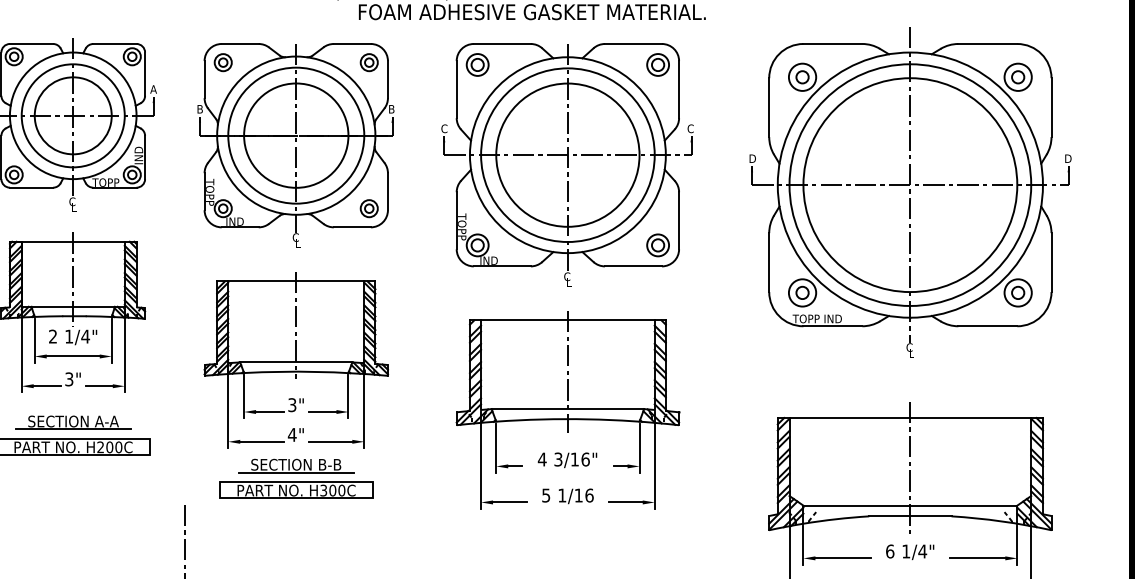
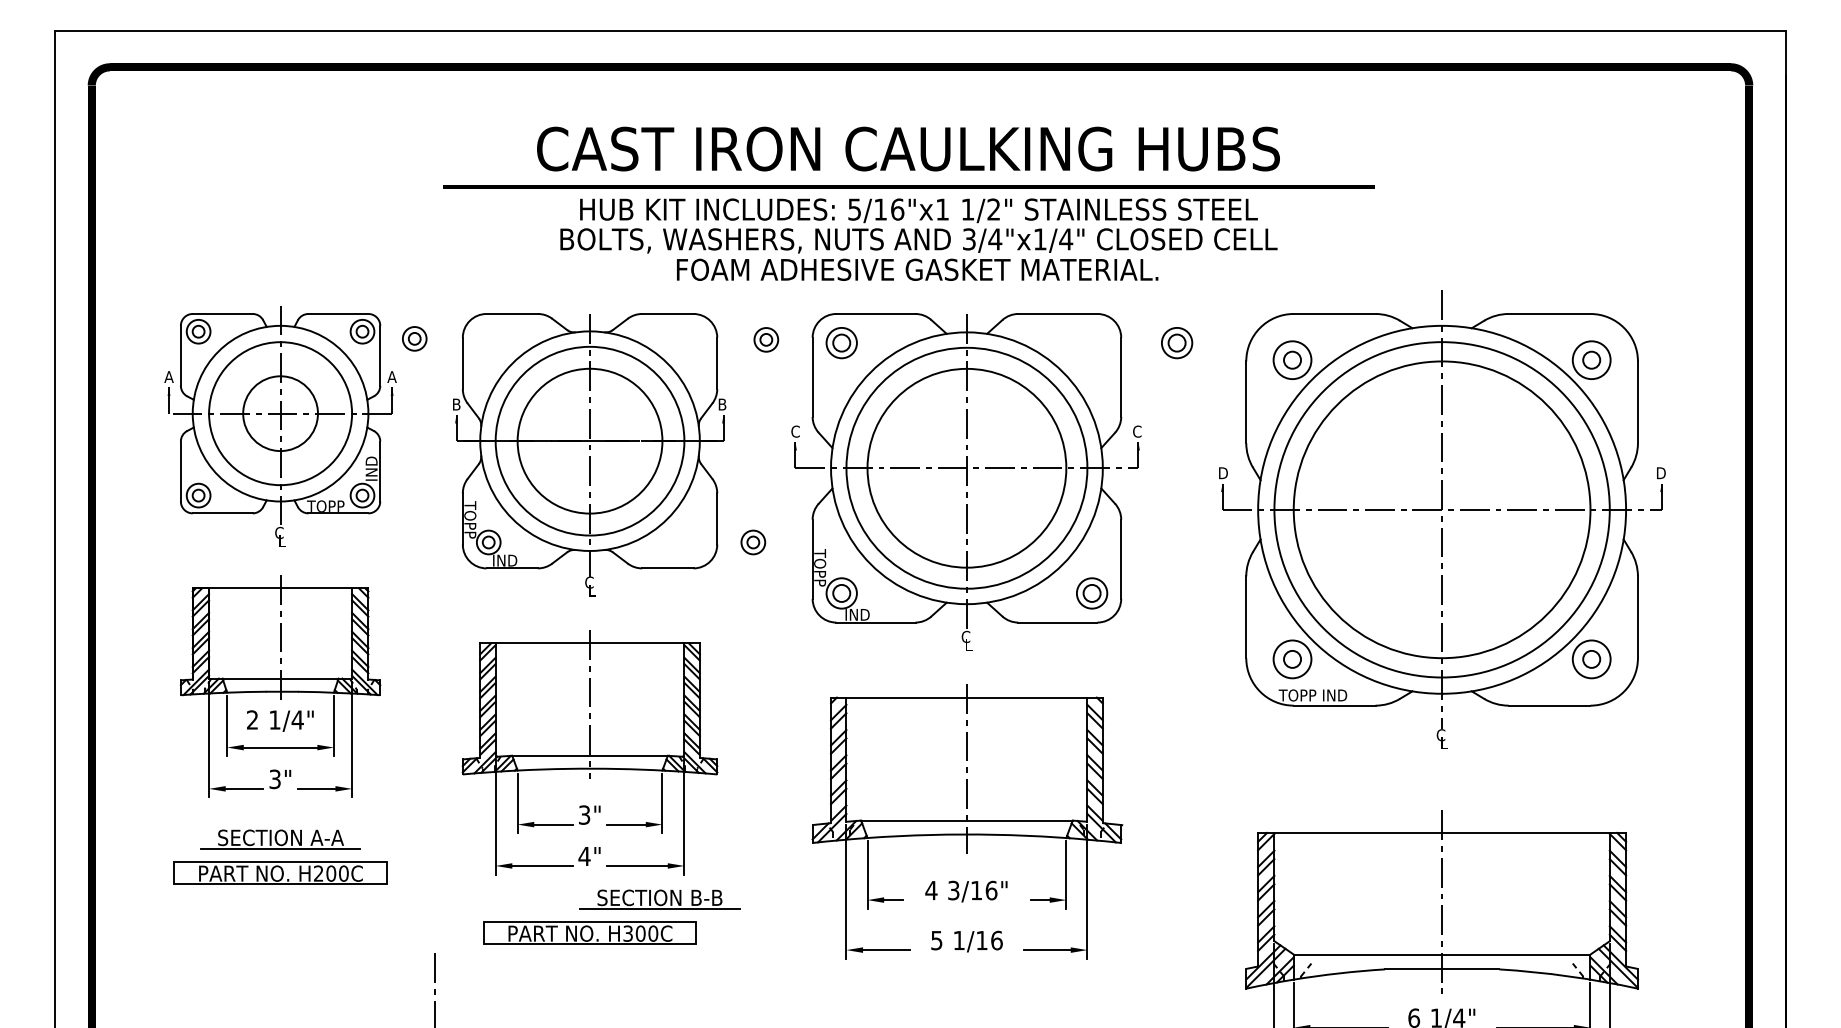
part: (223, 62) -> (414, 338), moved
part: (369, 62) -> (766, 339), moved
part: (658, 65) -> (1177, 343), moved
circle: (73, 115) -> (280, 413), size x0.7
part: (369, 208) -> (753, 542), moved
part: (295, 465) -> (659, 899), moved

